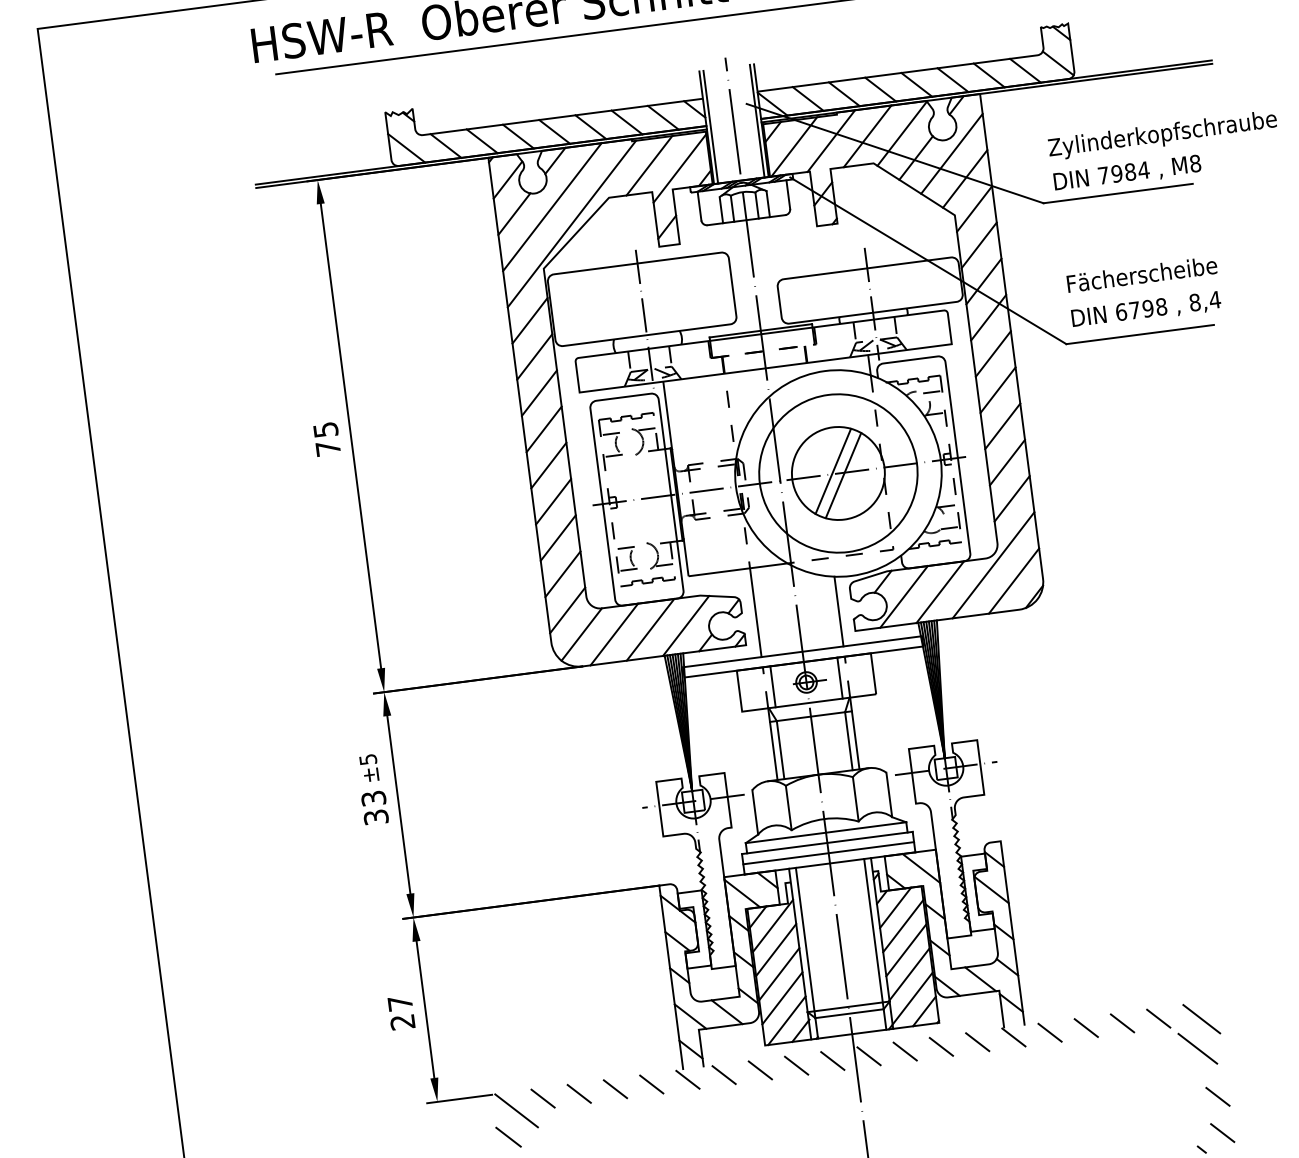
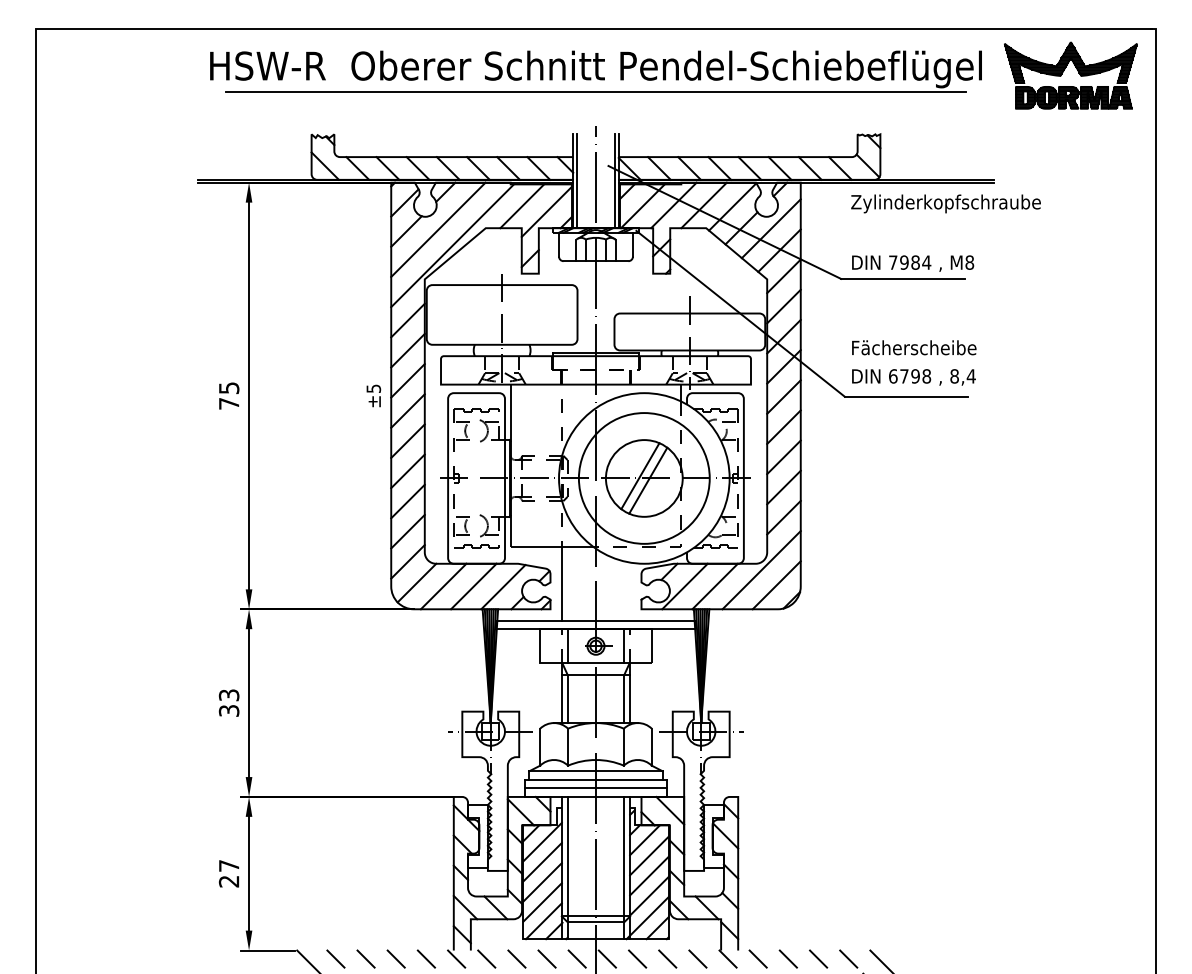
text: (1162, 134) -> (945, 203), moved
line: (839, 611) -> (630, 591), removed
text: (368, 767) -> (373, 395), moved

